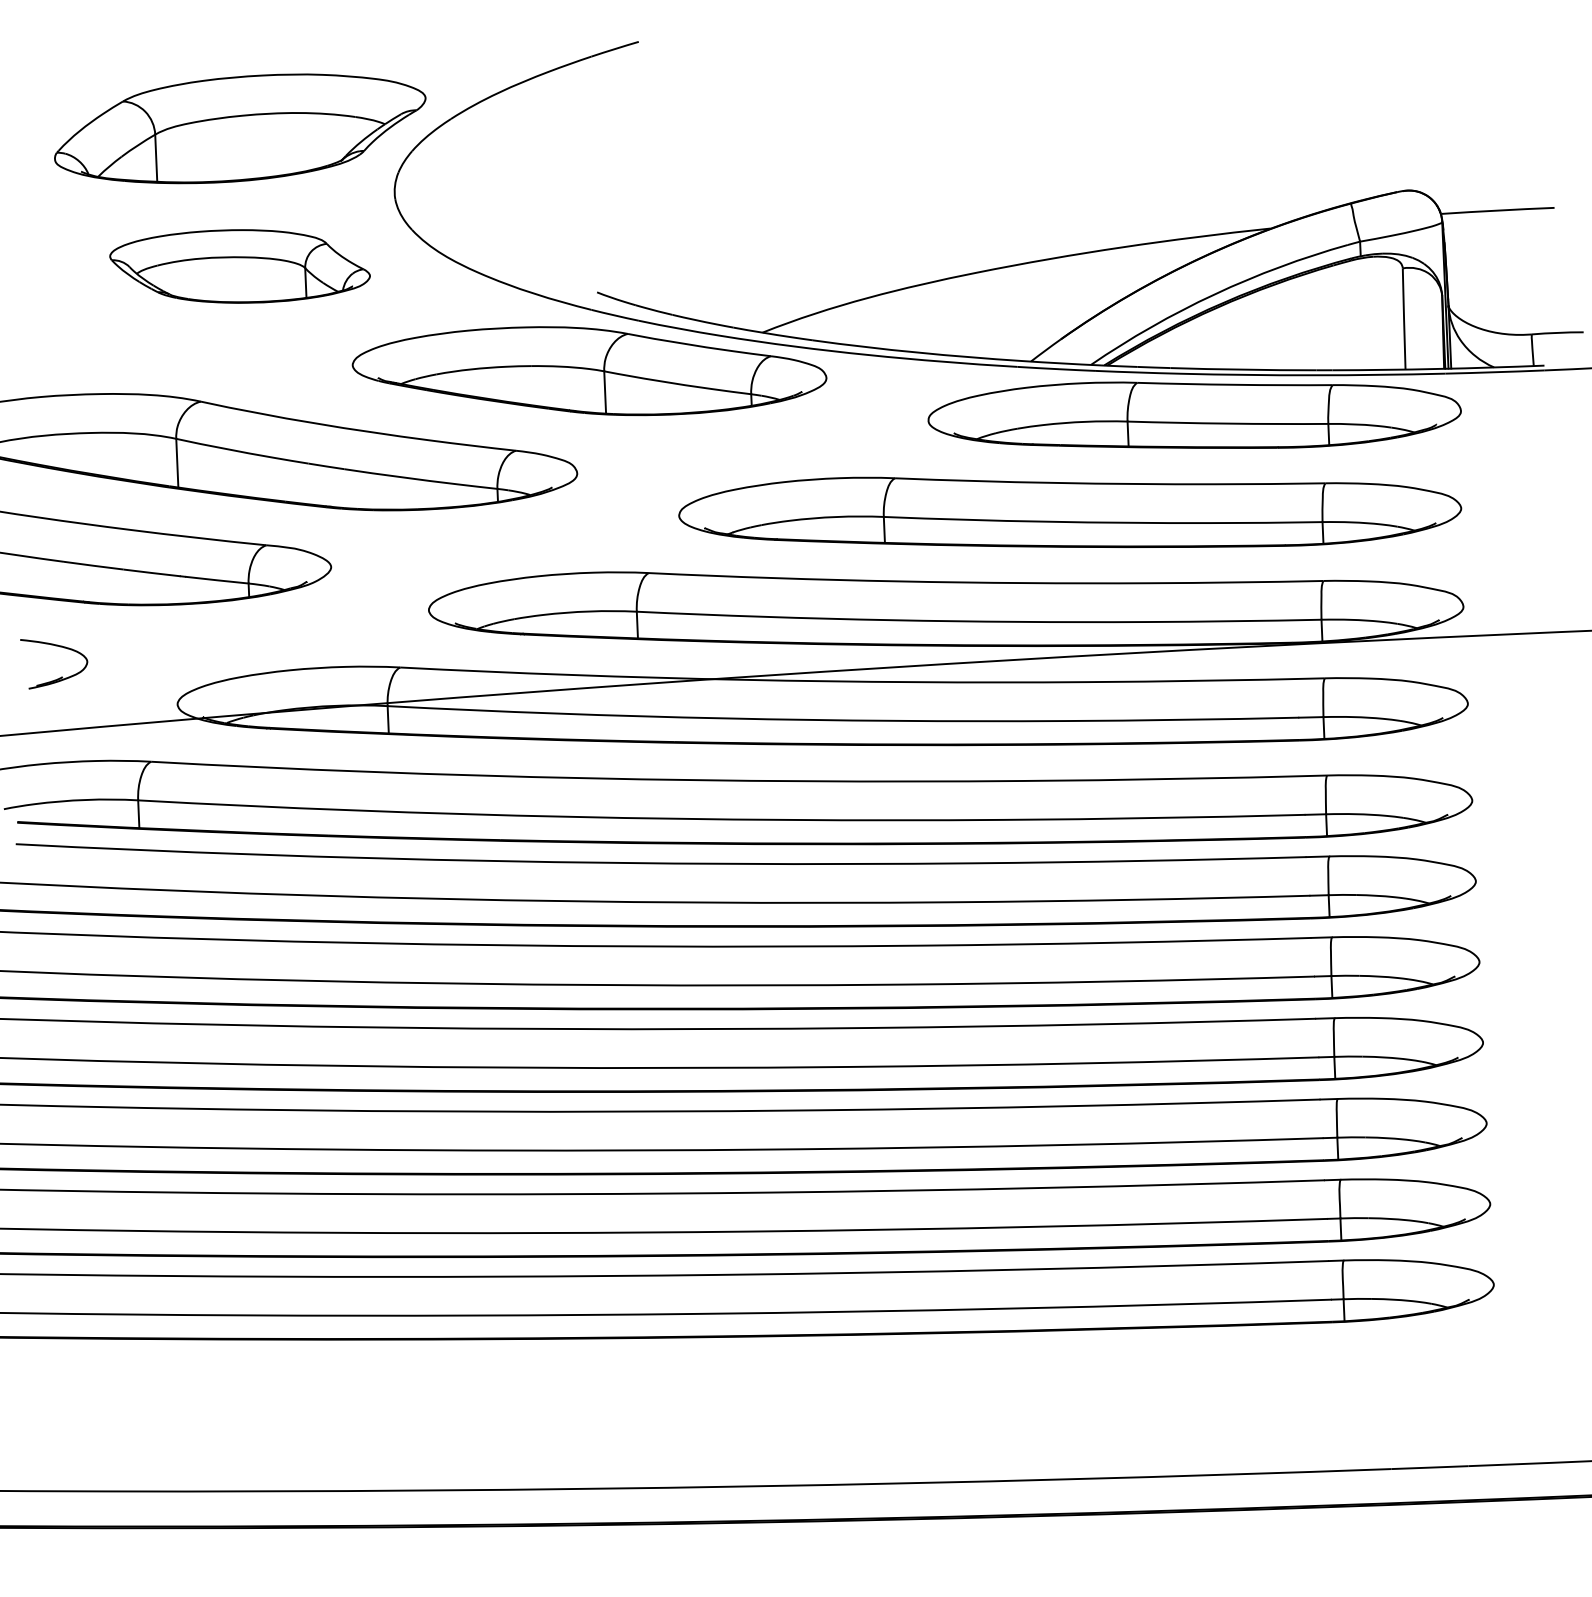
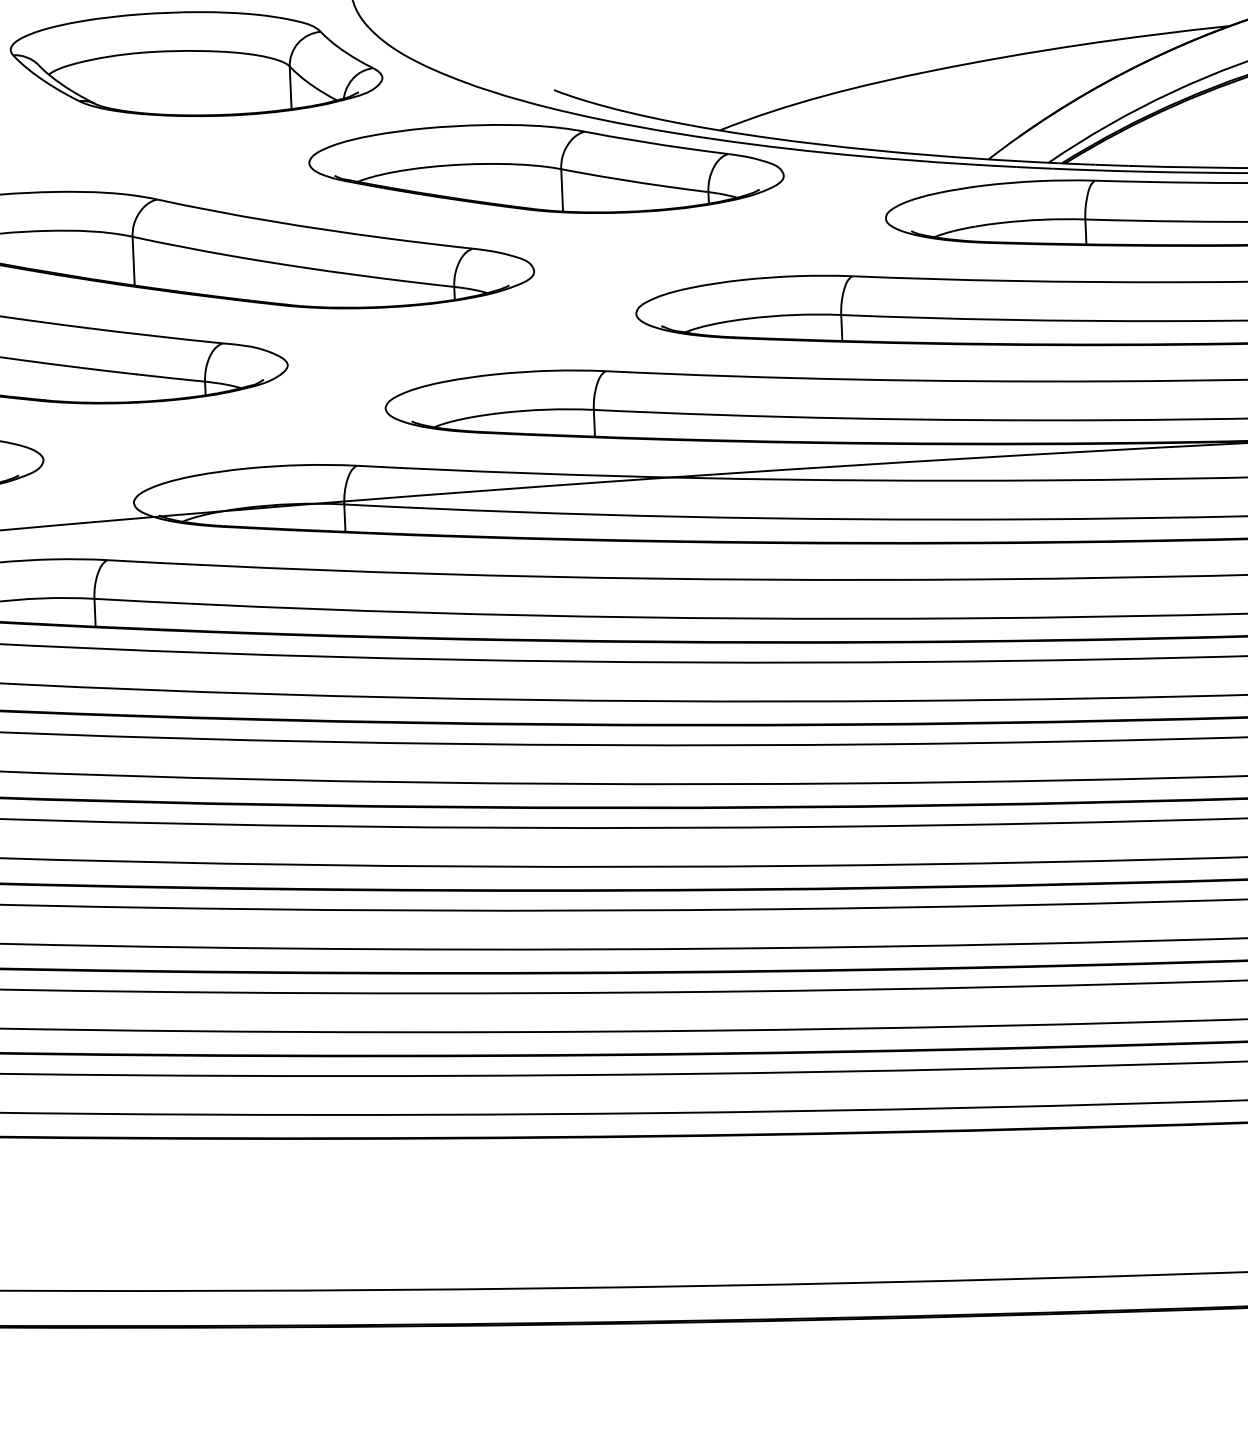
part: (239, 266) -> (195, 64), size x1.43

